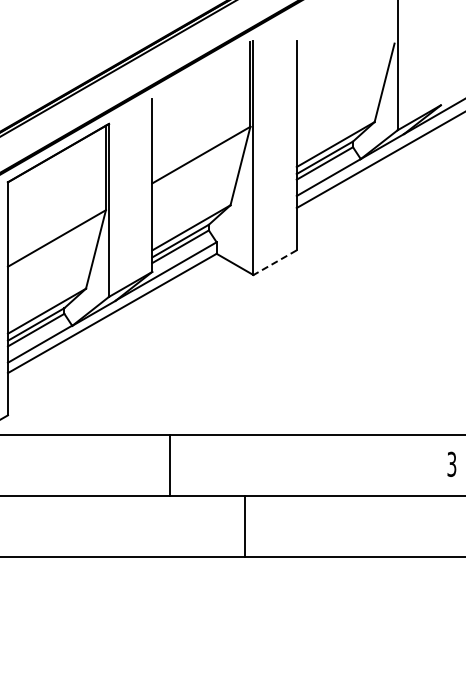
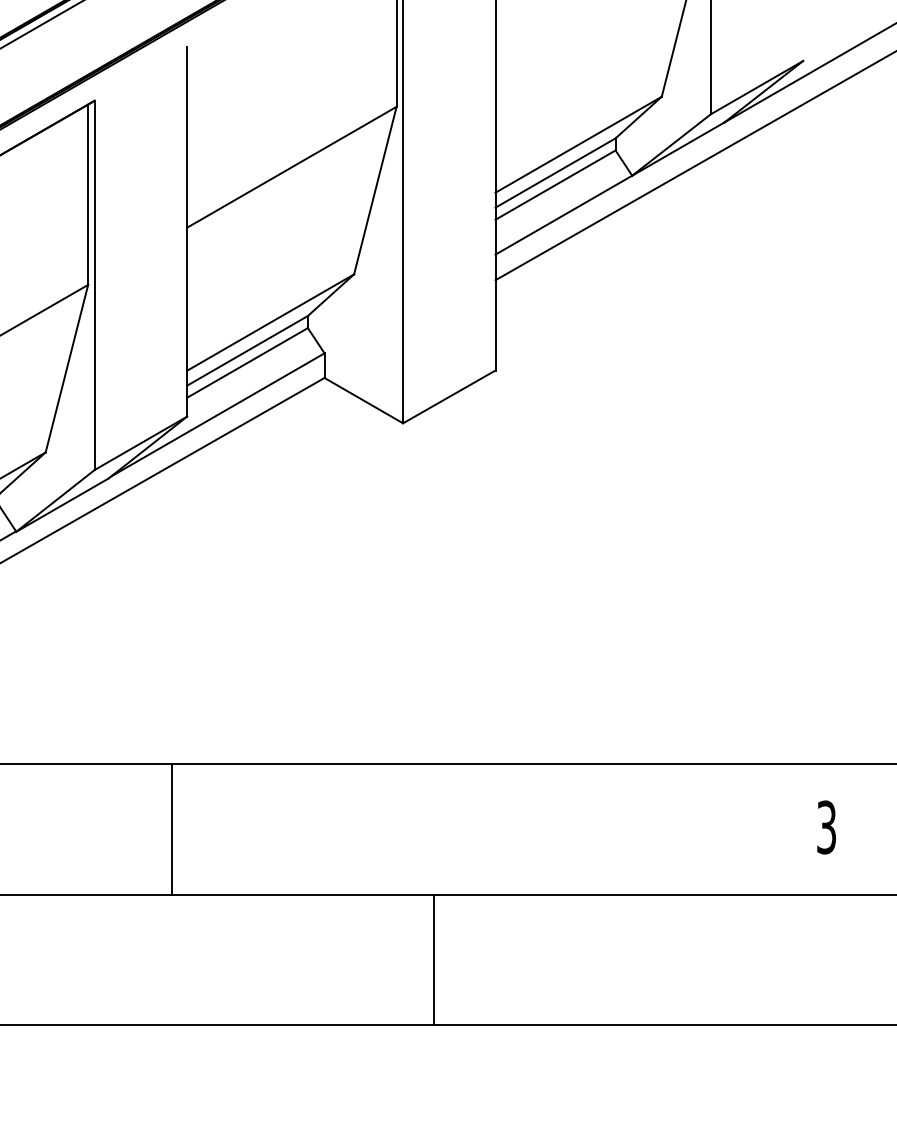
line: (275, 262) -> (450, 396), dashed -> solid
line: (170, 464) -> (172, 827), moved
line: (244, 526) -> (433, 960), moved

